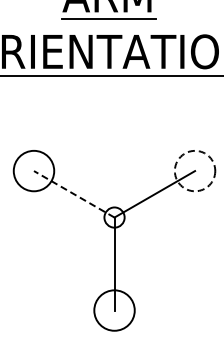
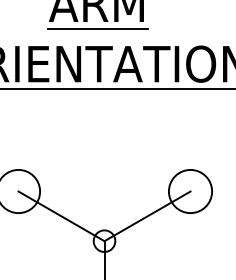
circle: (194, 170) -> (189, 190), dashed -> solid
line: (73, 194) -> (60, 216), dashed -> solid

